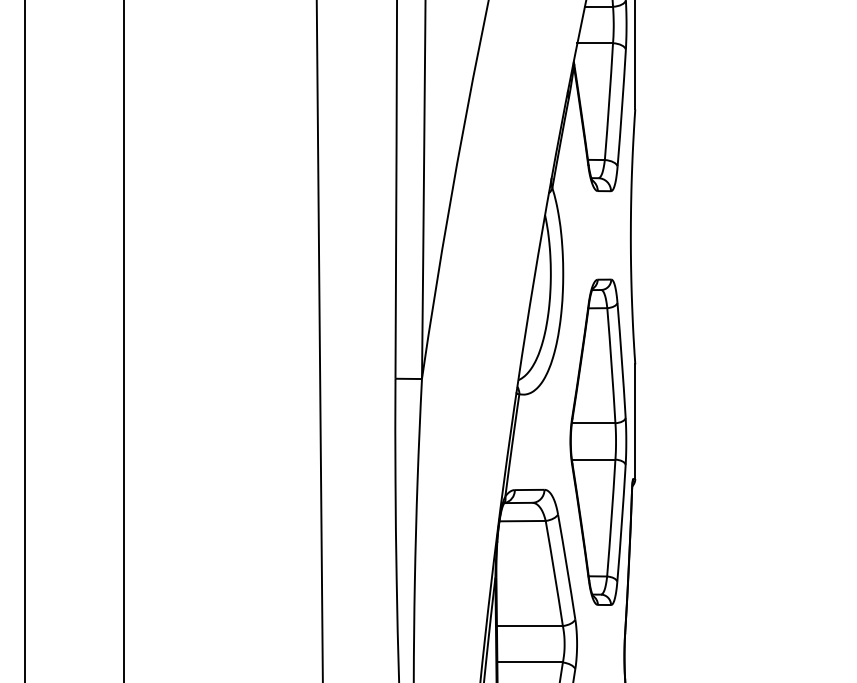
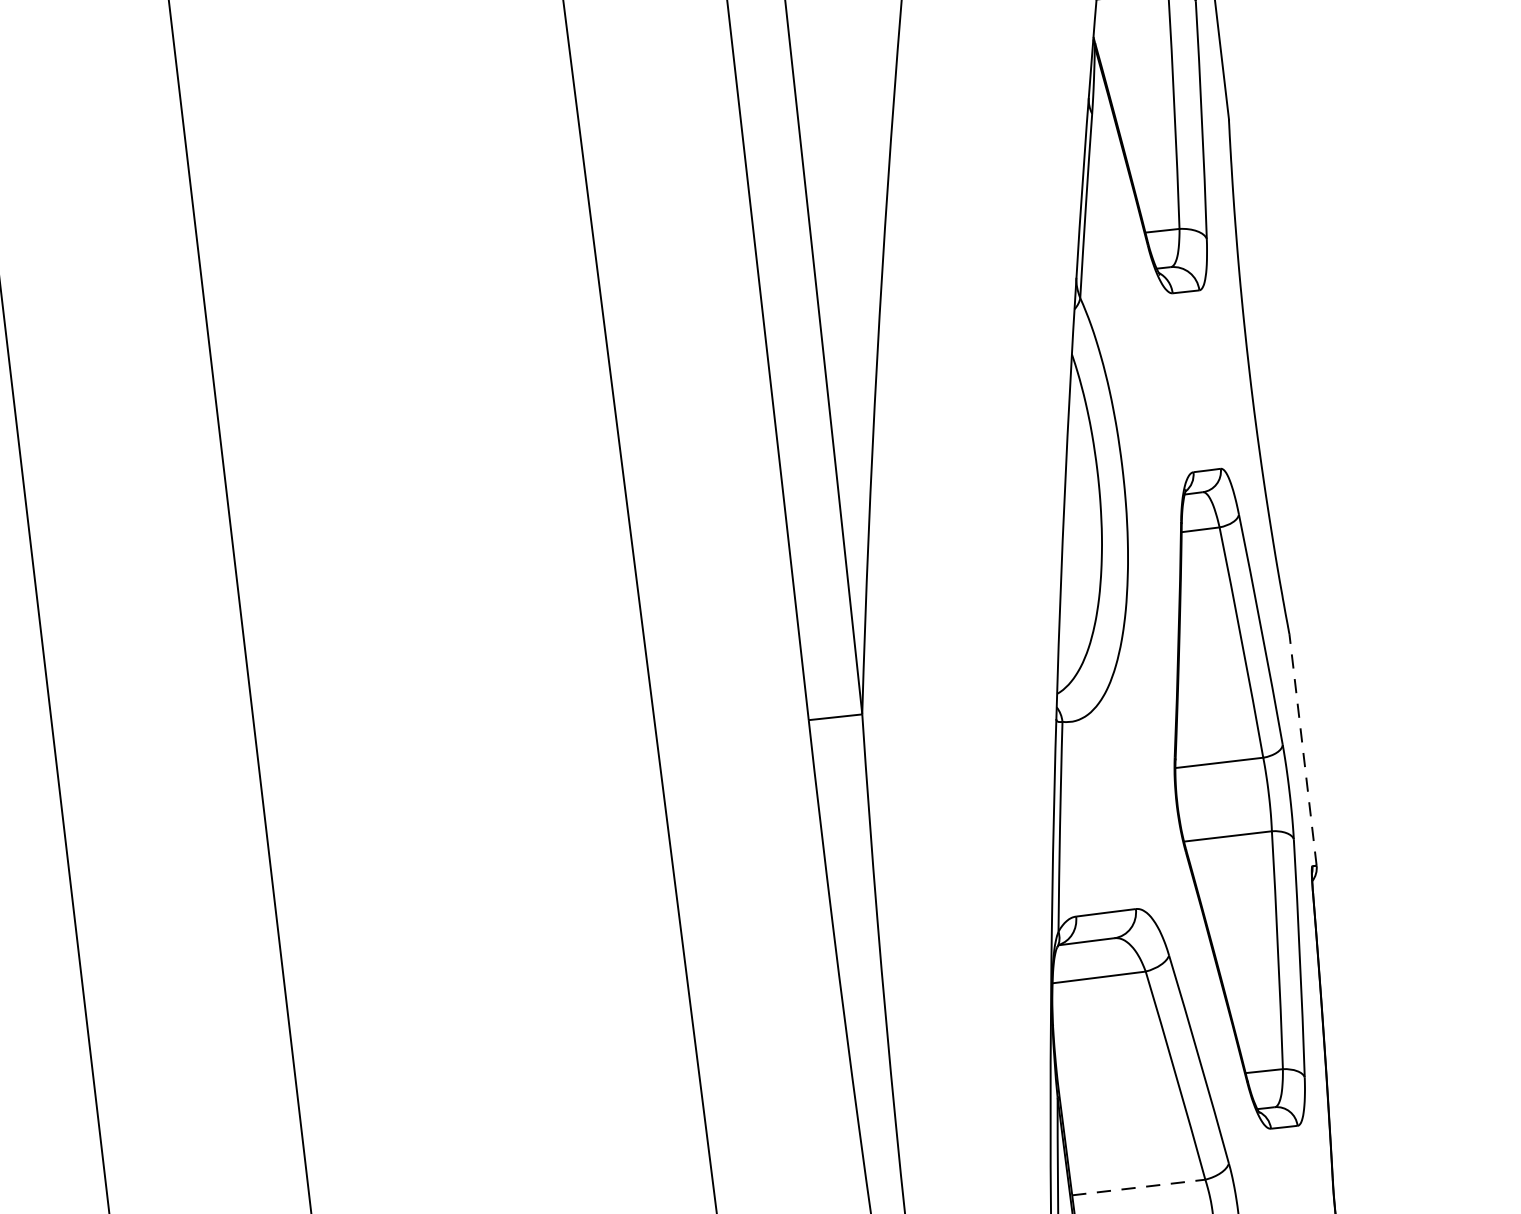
line: (635, 421) -> (1303, 749), solid -> dashed
line: (529, 626) -> (1138, 1188), solid -> dashed

